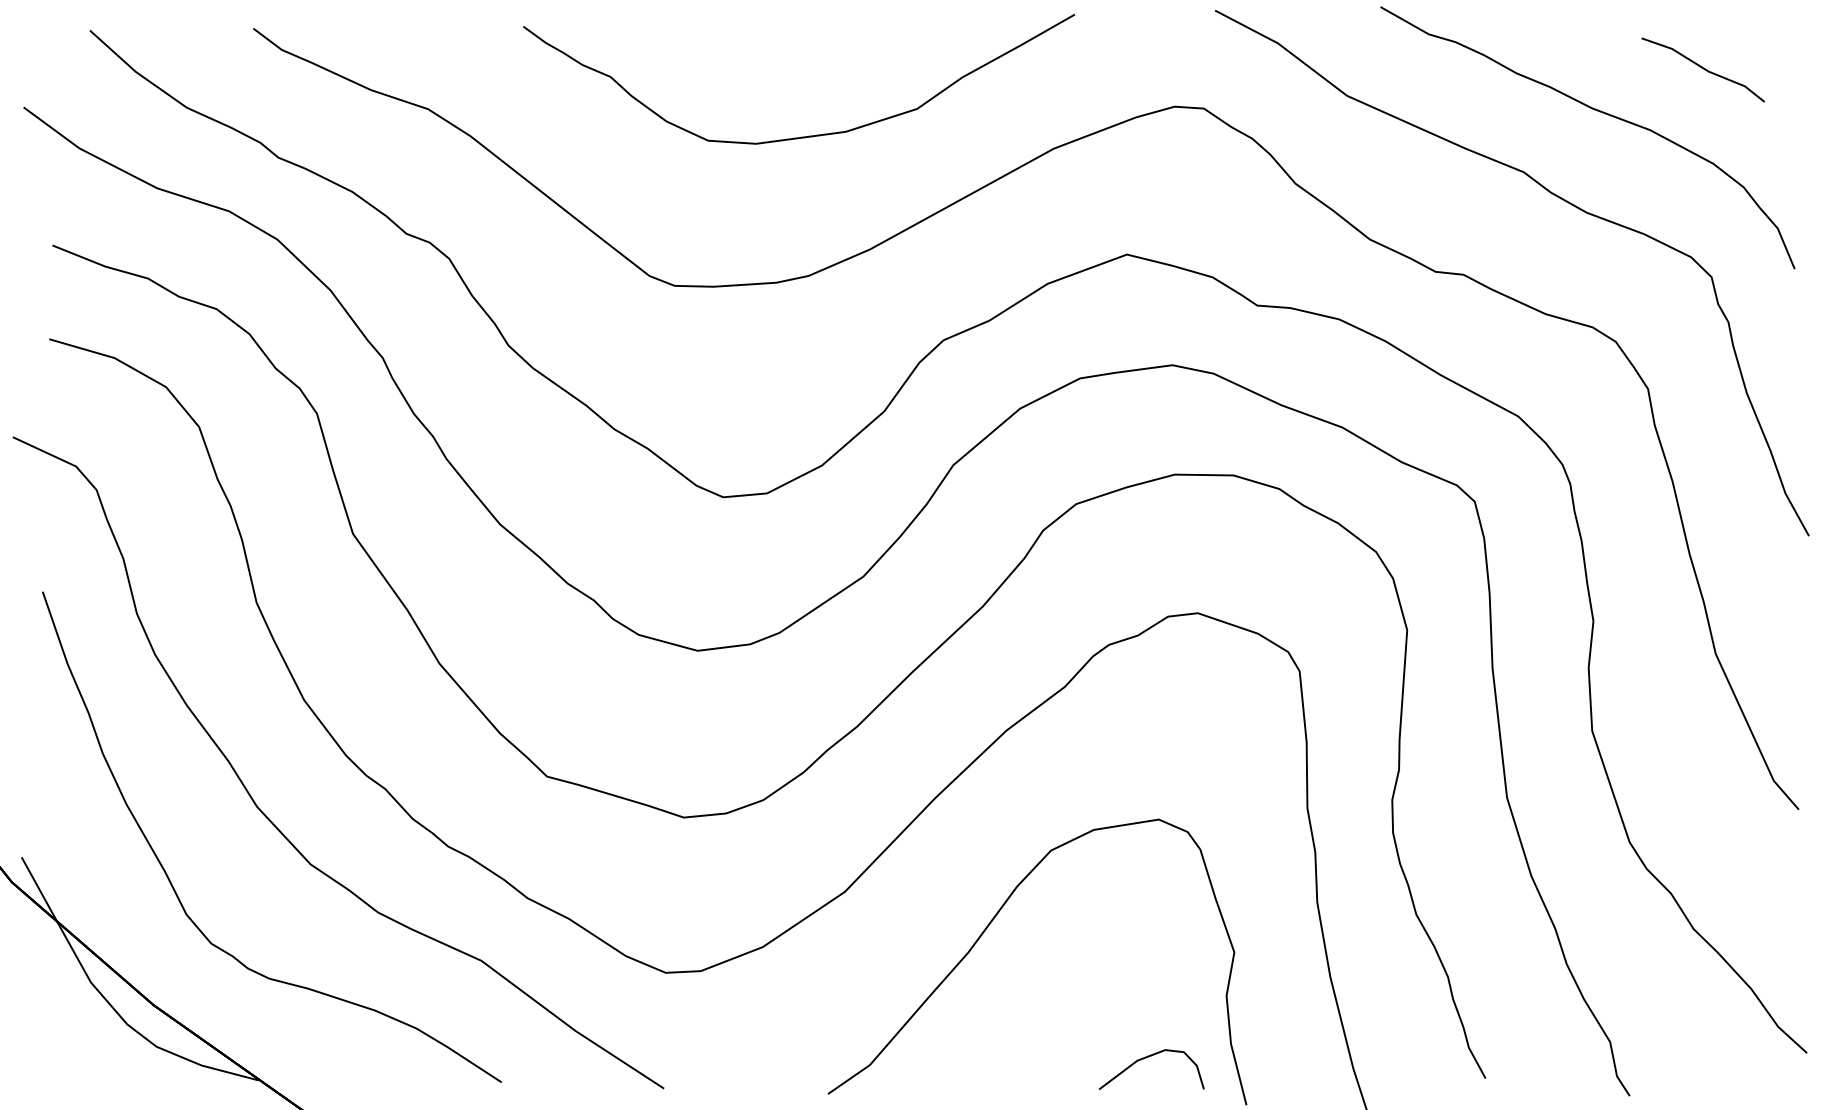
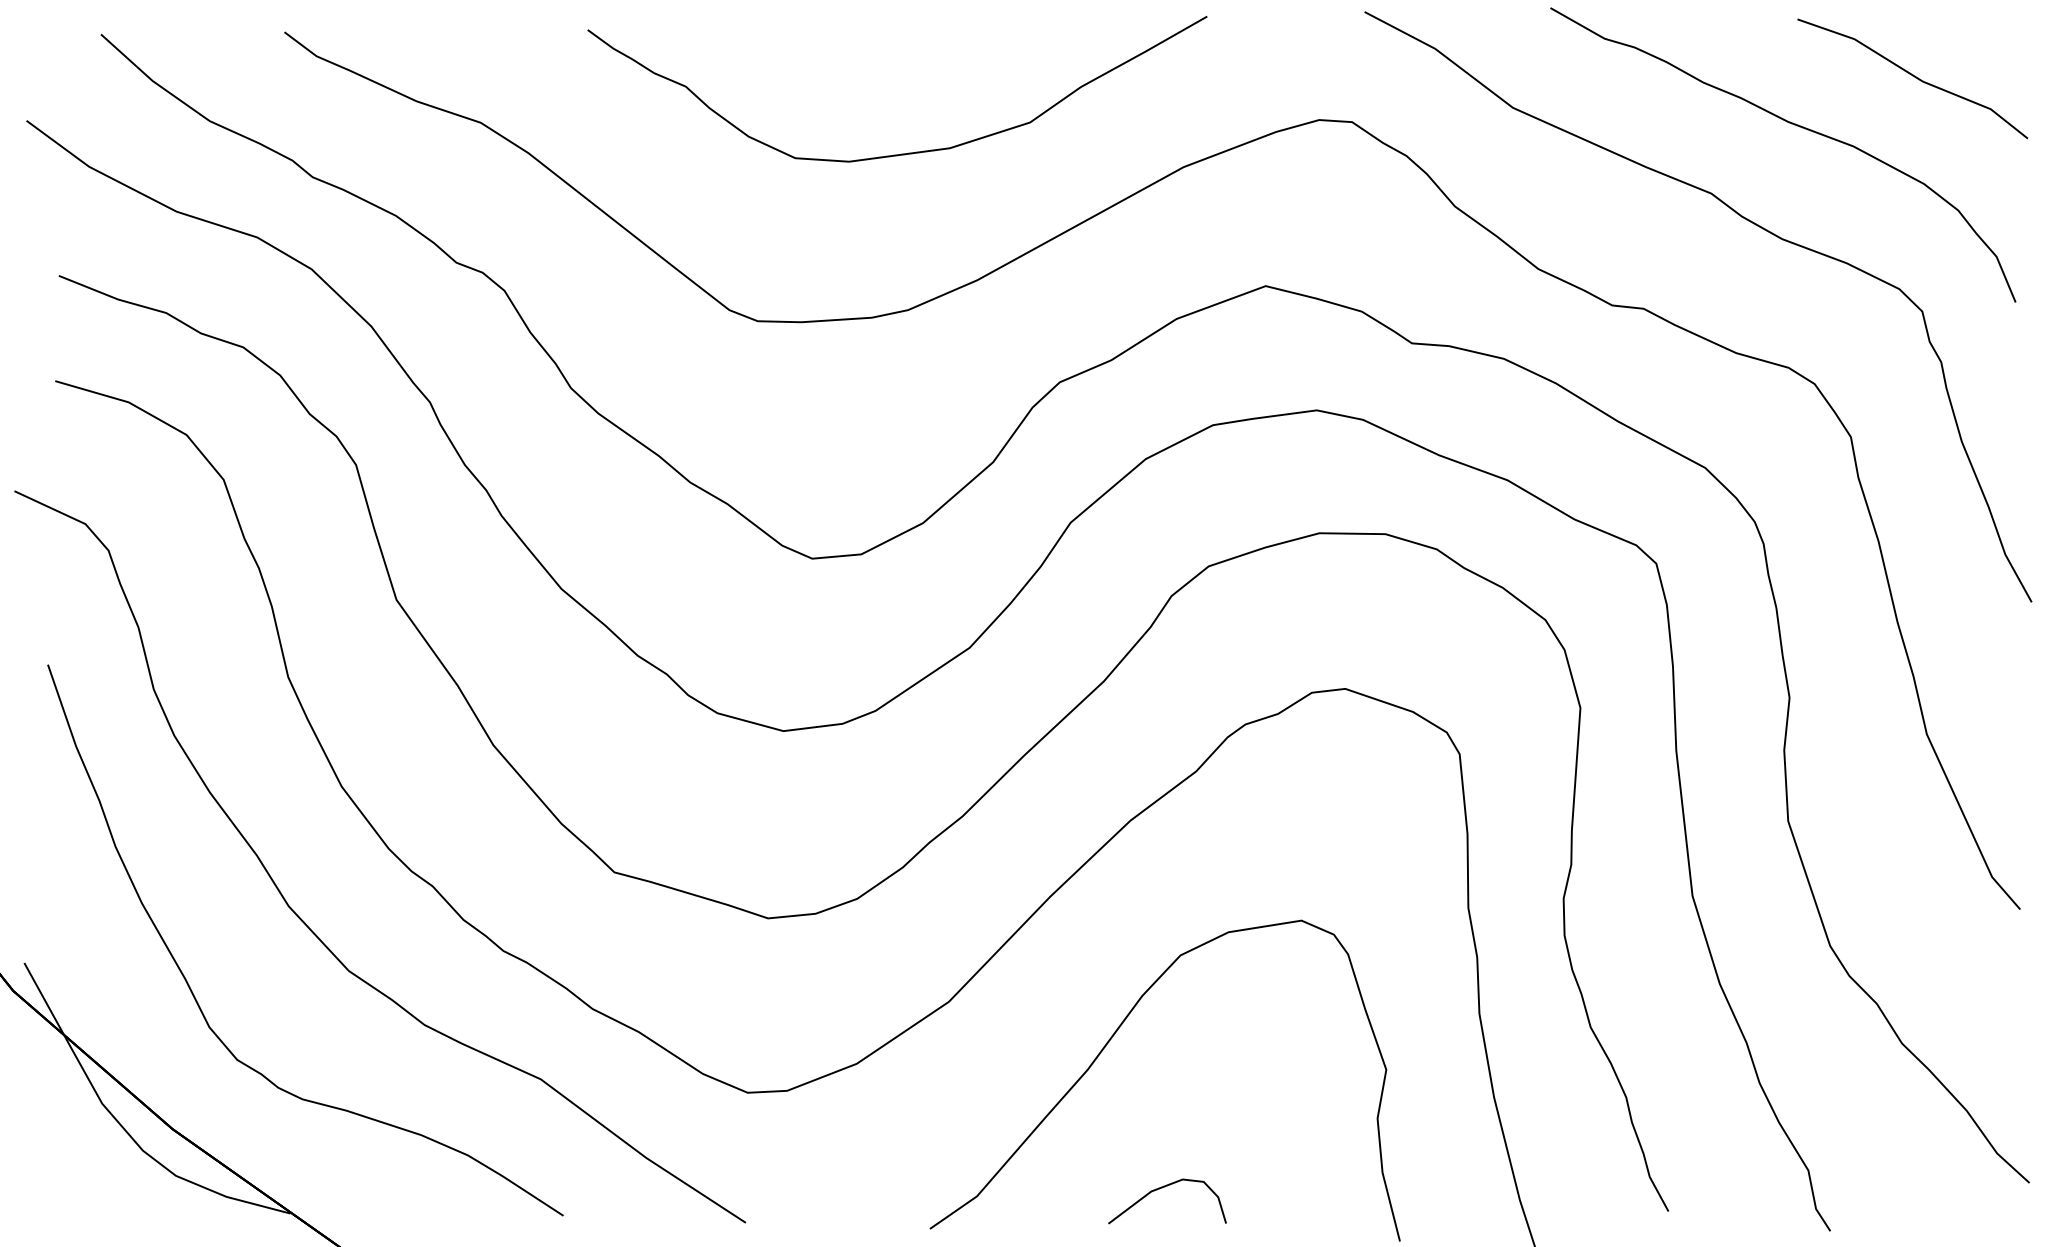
part: (1702, 69) -> (1912, 78), size x1.67
curve: (1147, 1058) -> (1162, 1188), moved

